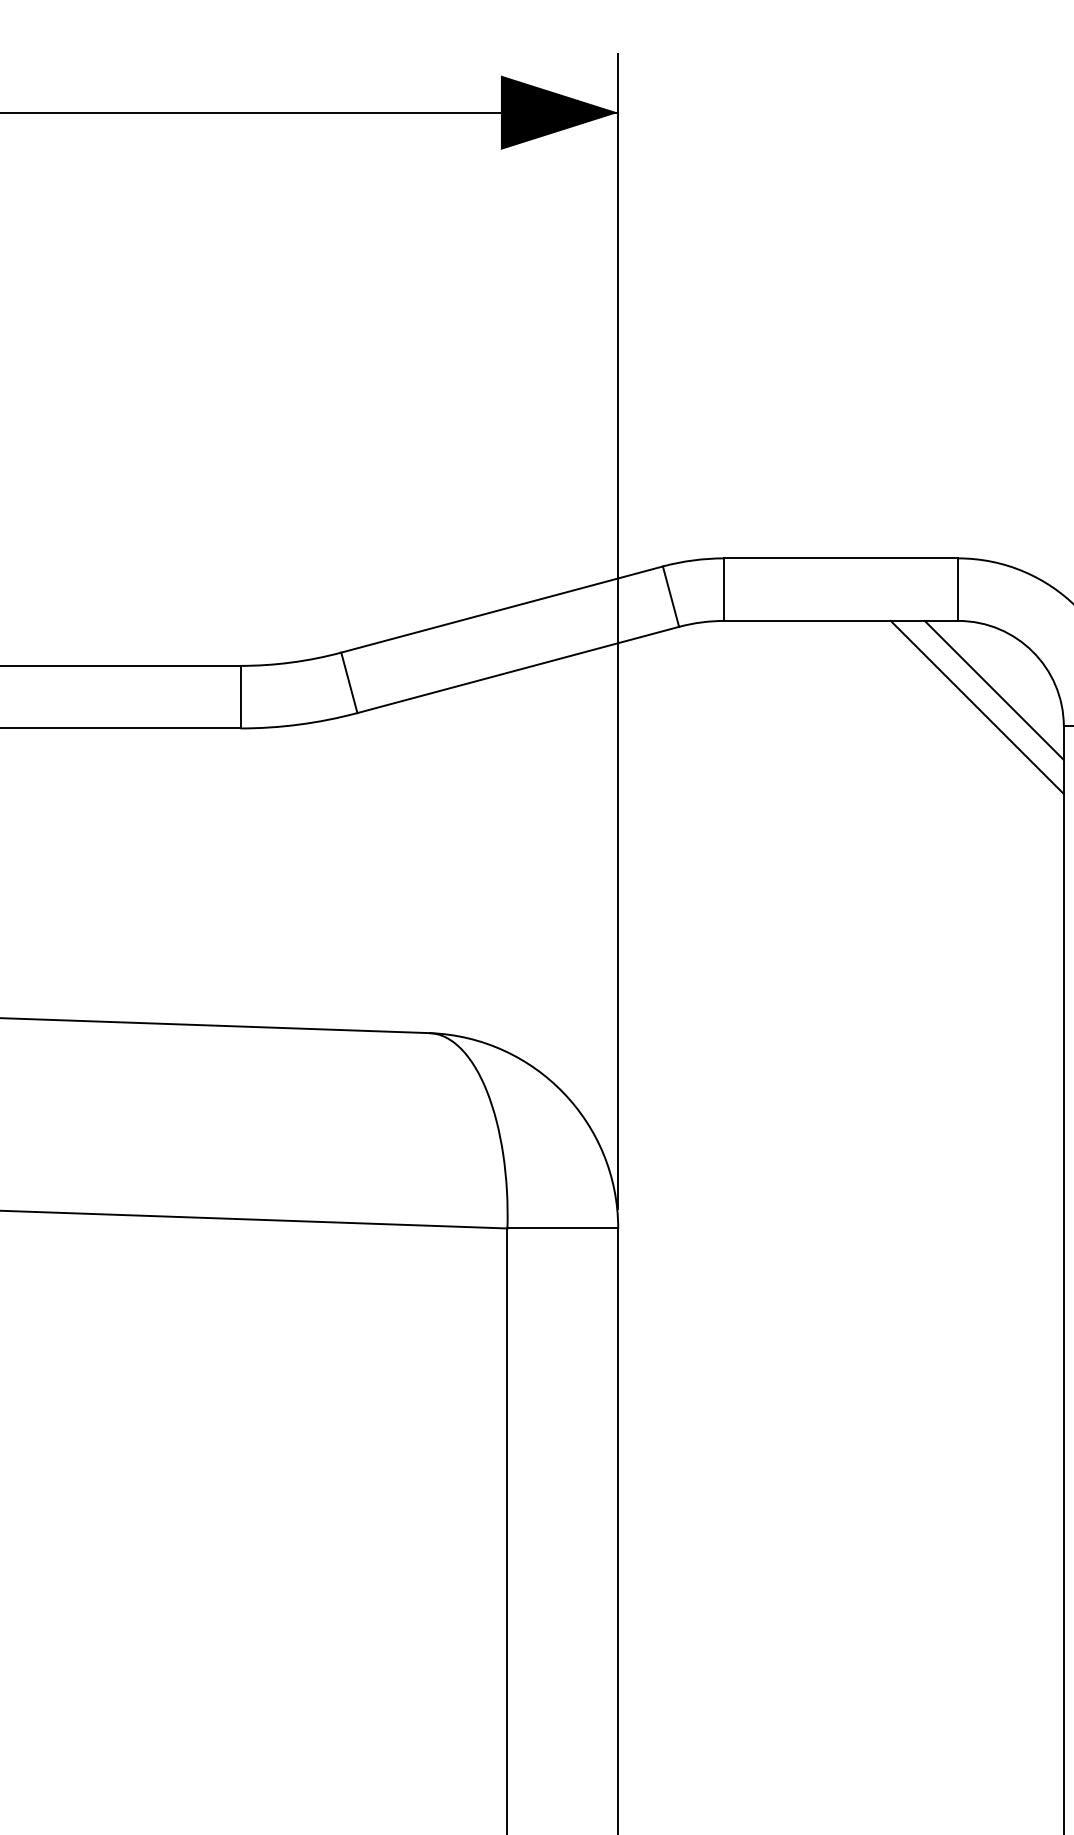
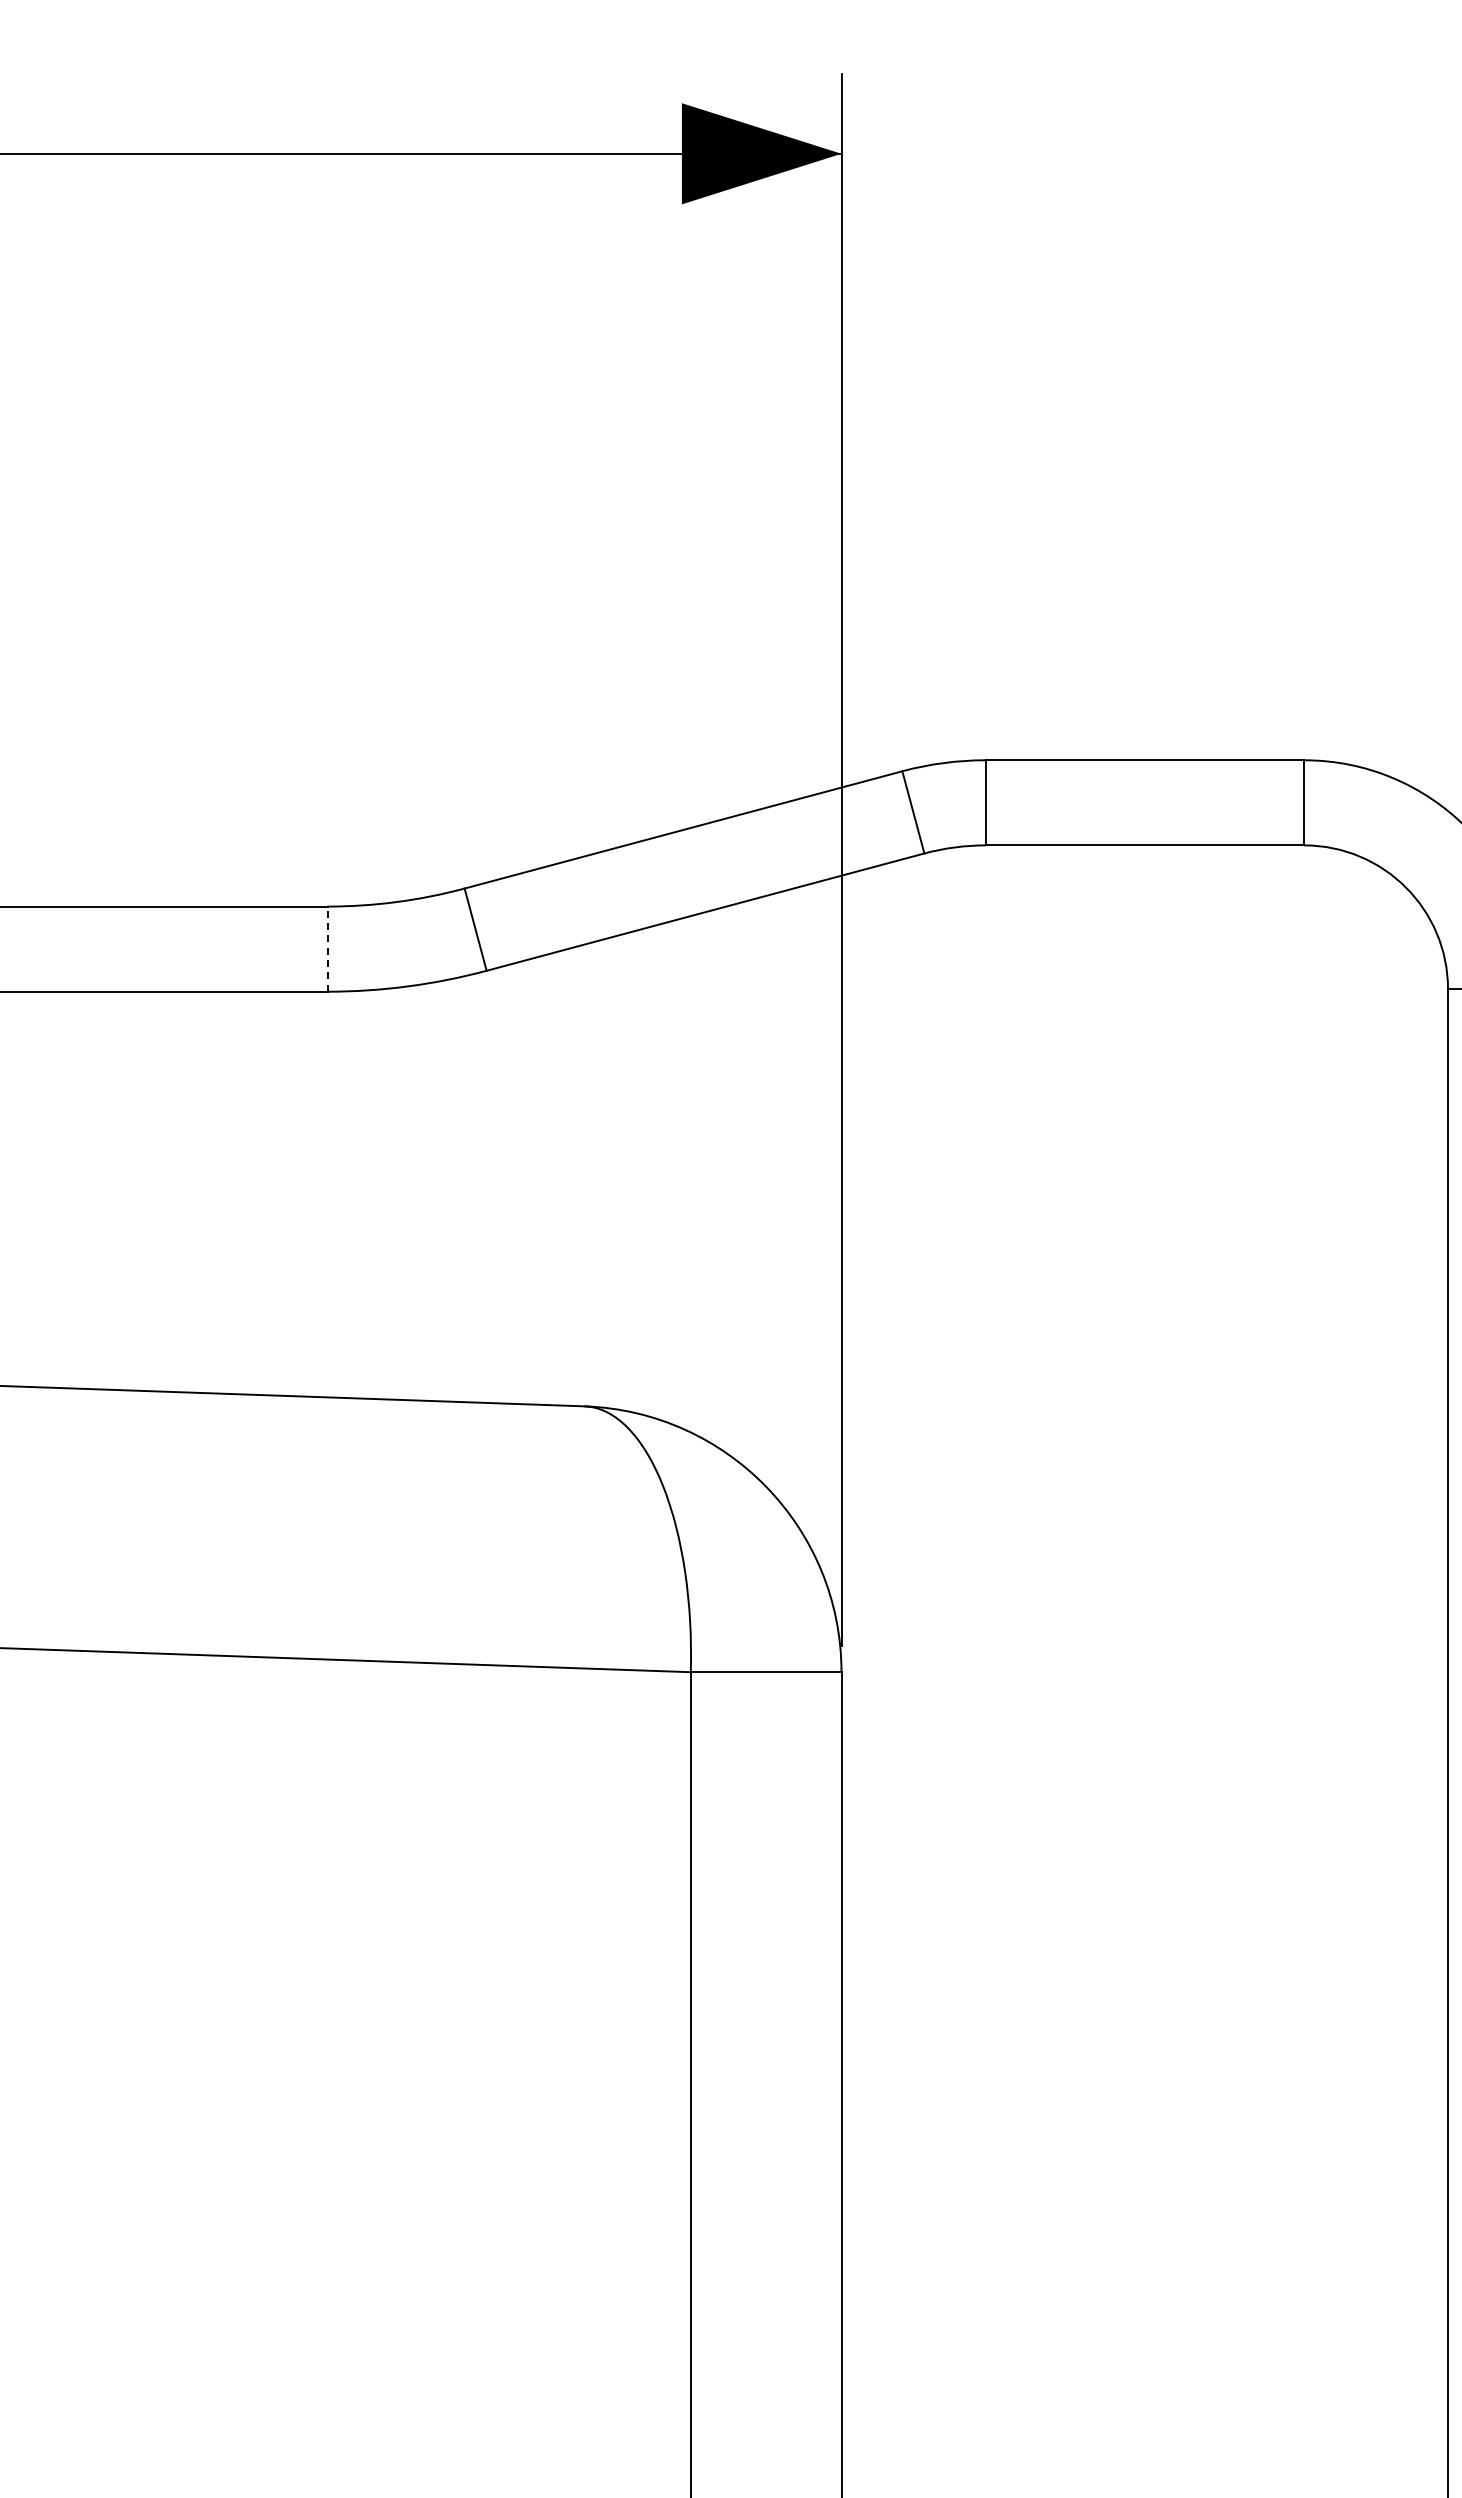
line: (994, 690) -> (1353, 939), removed
line: (240, 697) -> (327, 949), solid -> dashed
line: (977, 706) -> (1330, 962), removed

